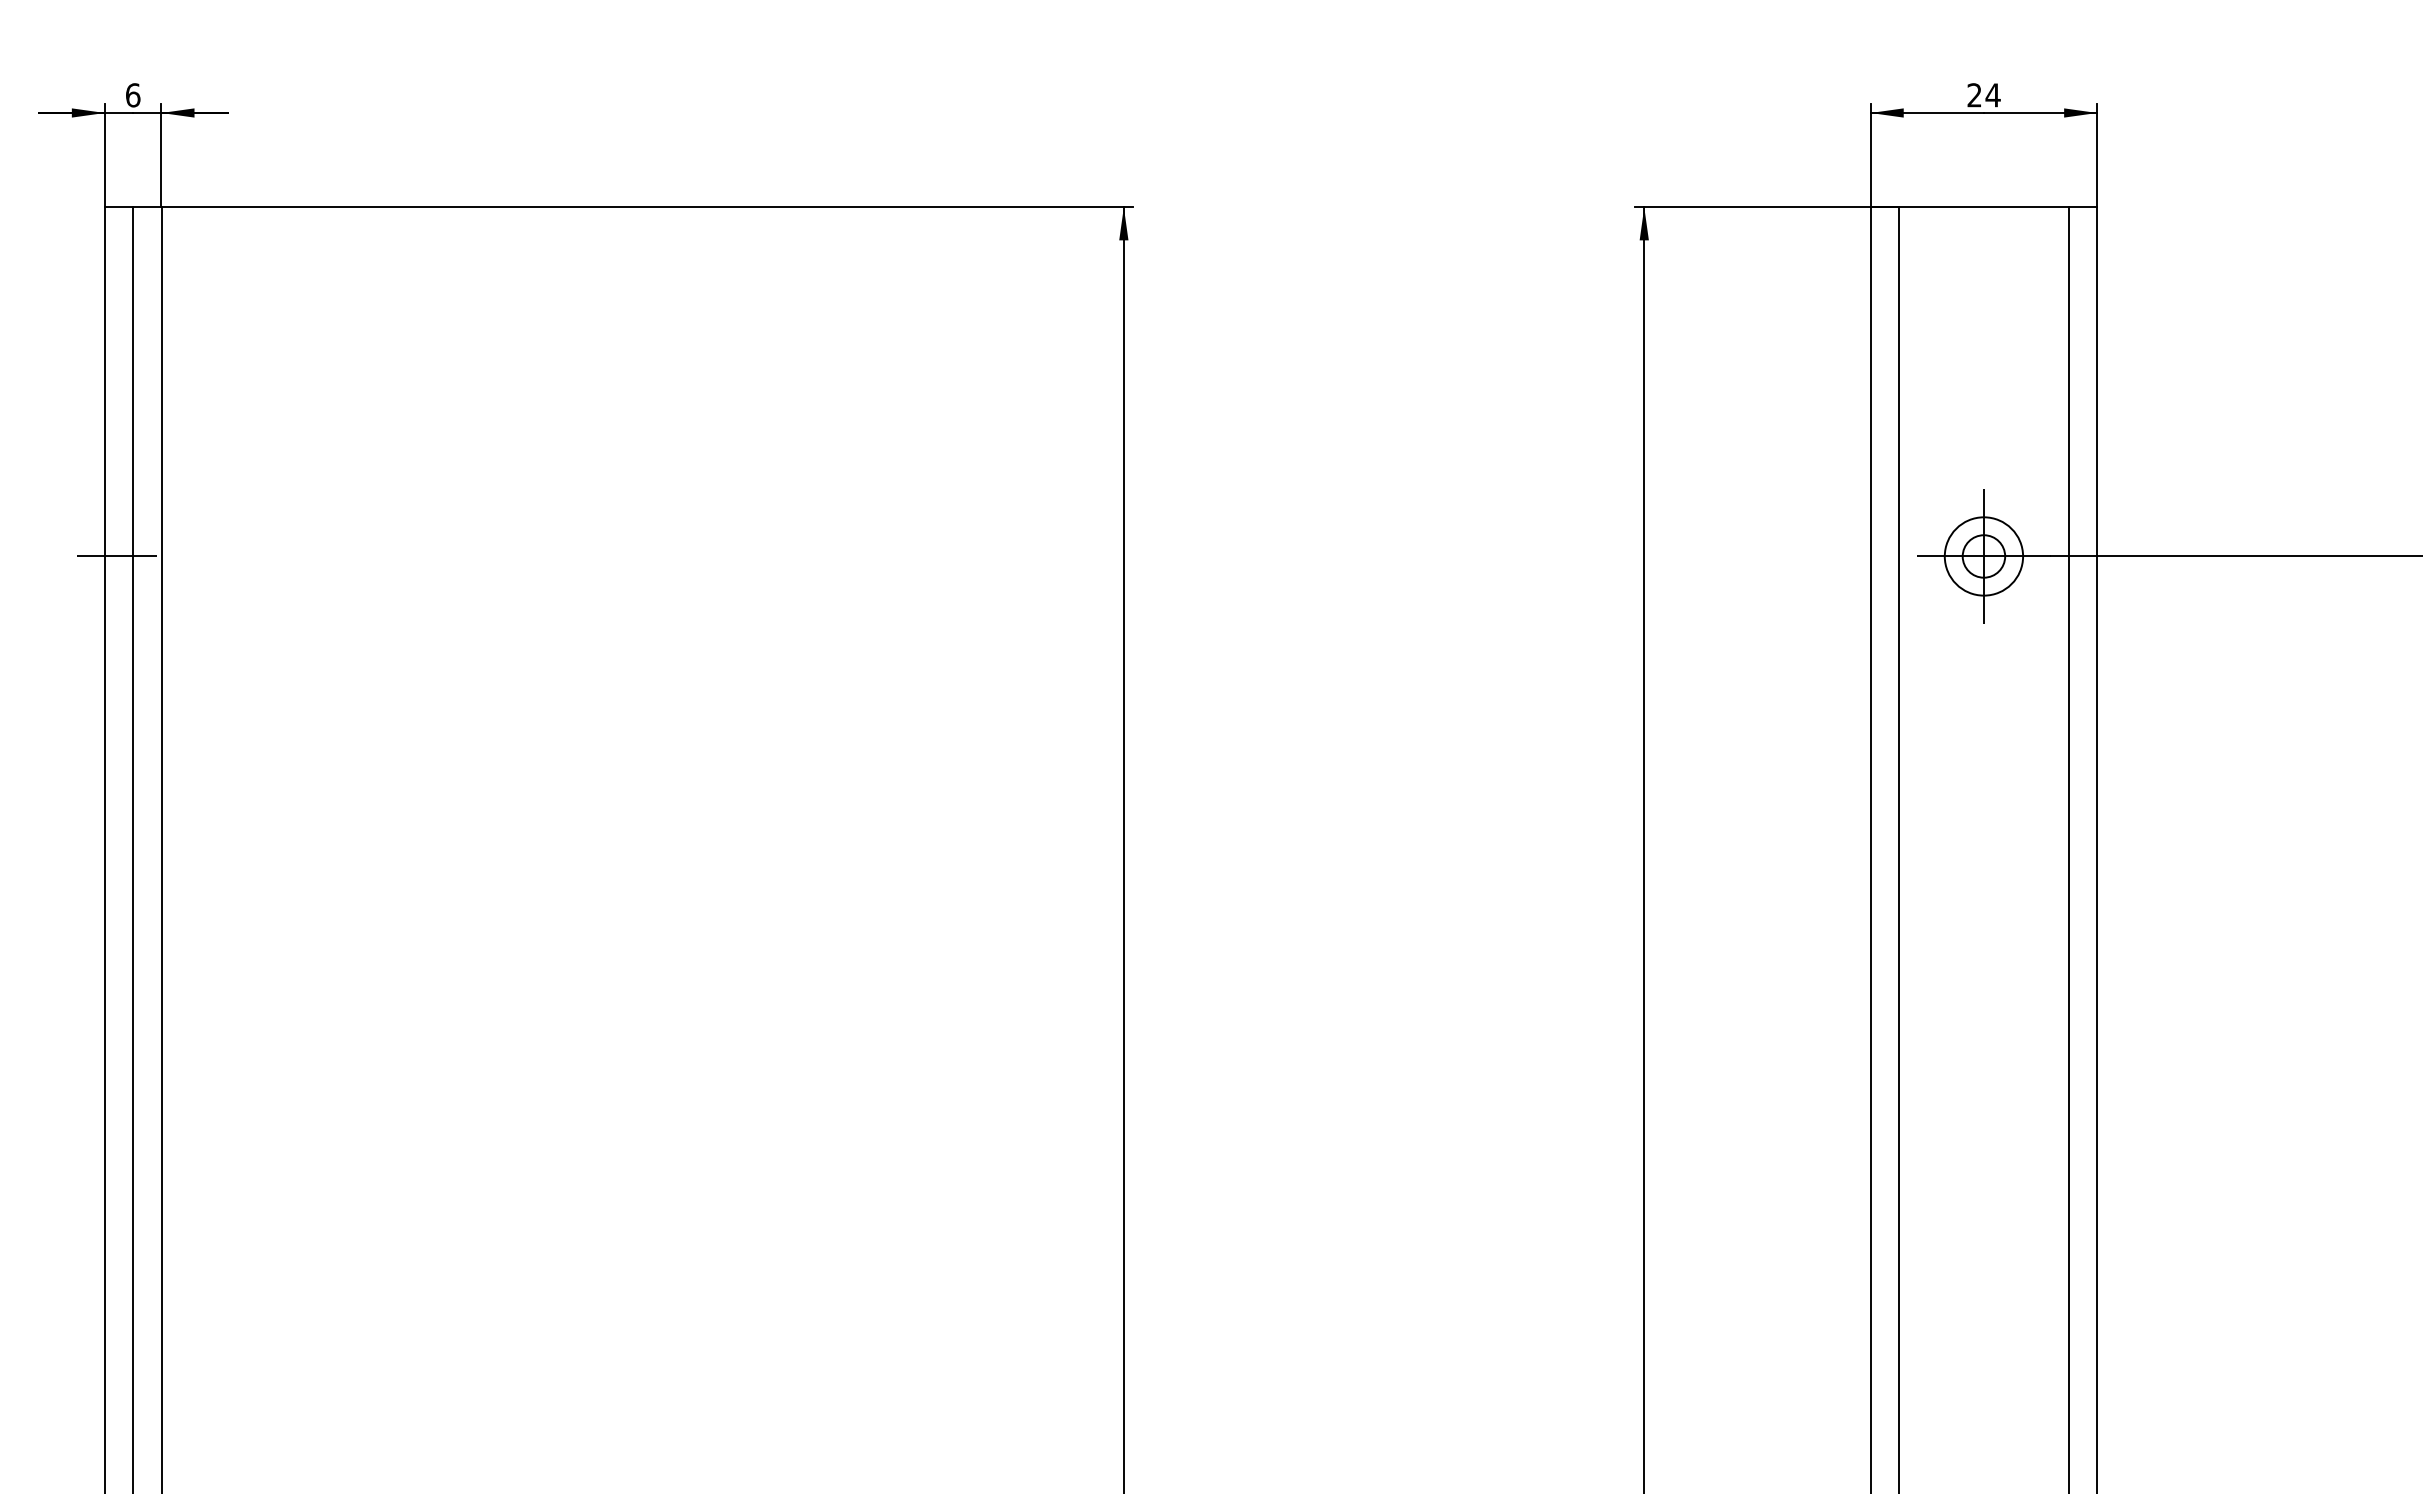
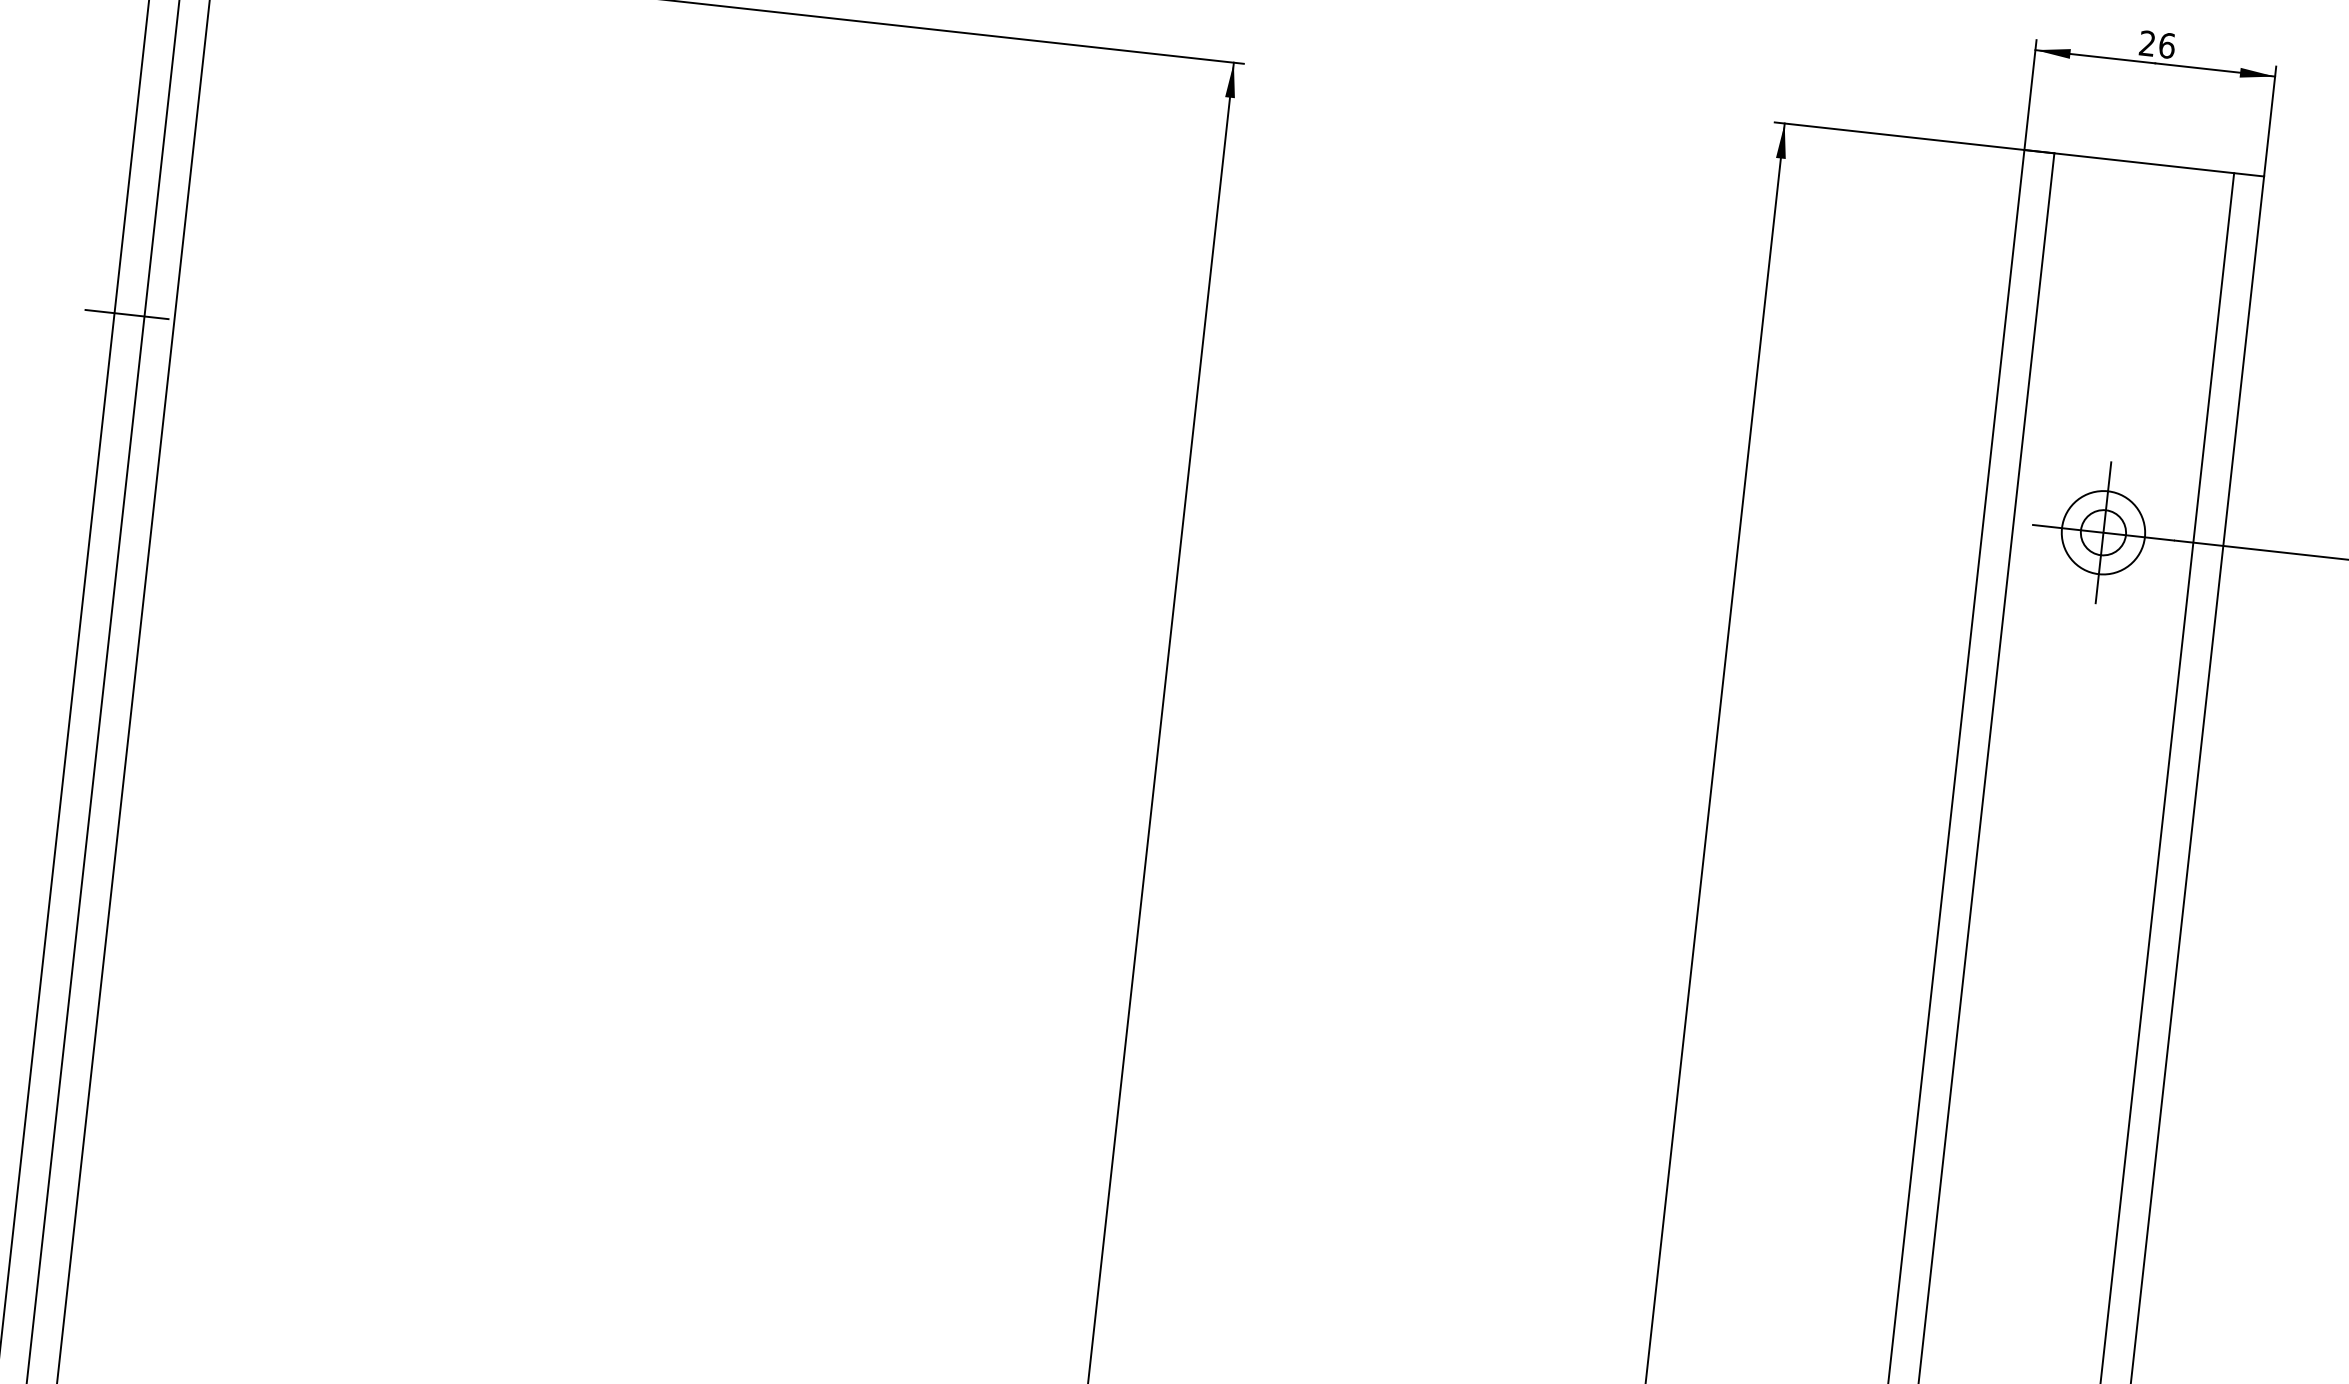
text: (1992, 95) -> (2166, 45), 24 -> 26

